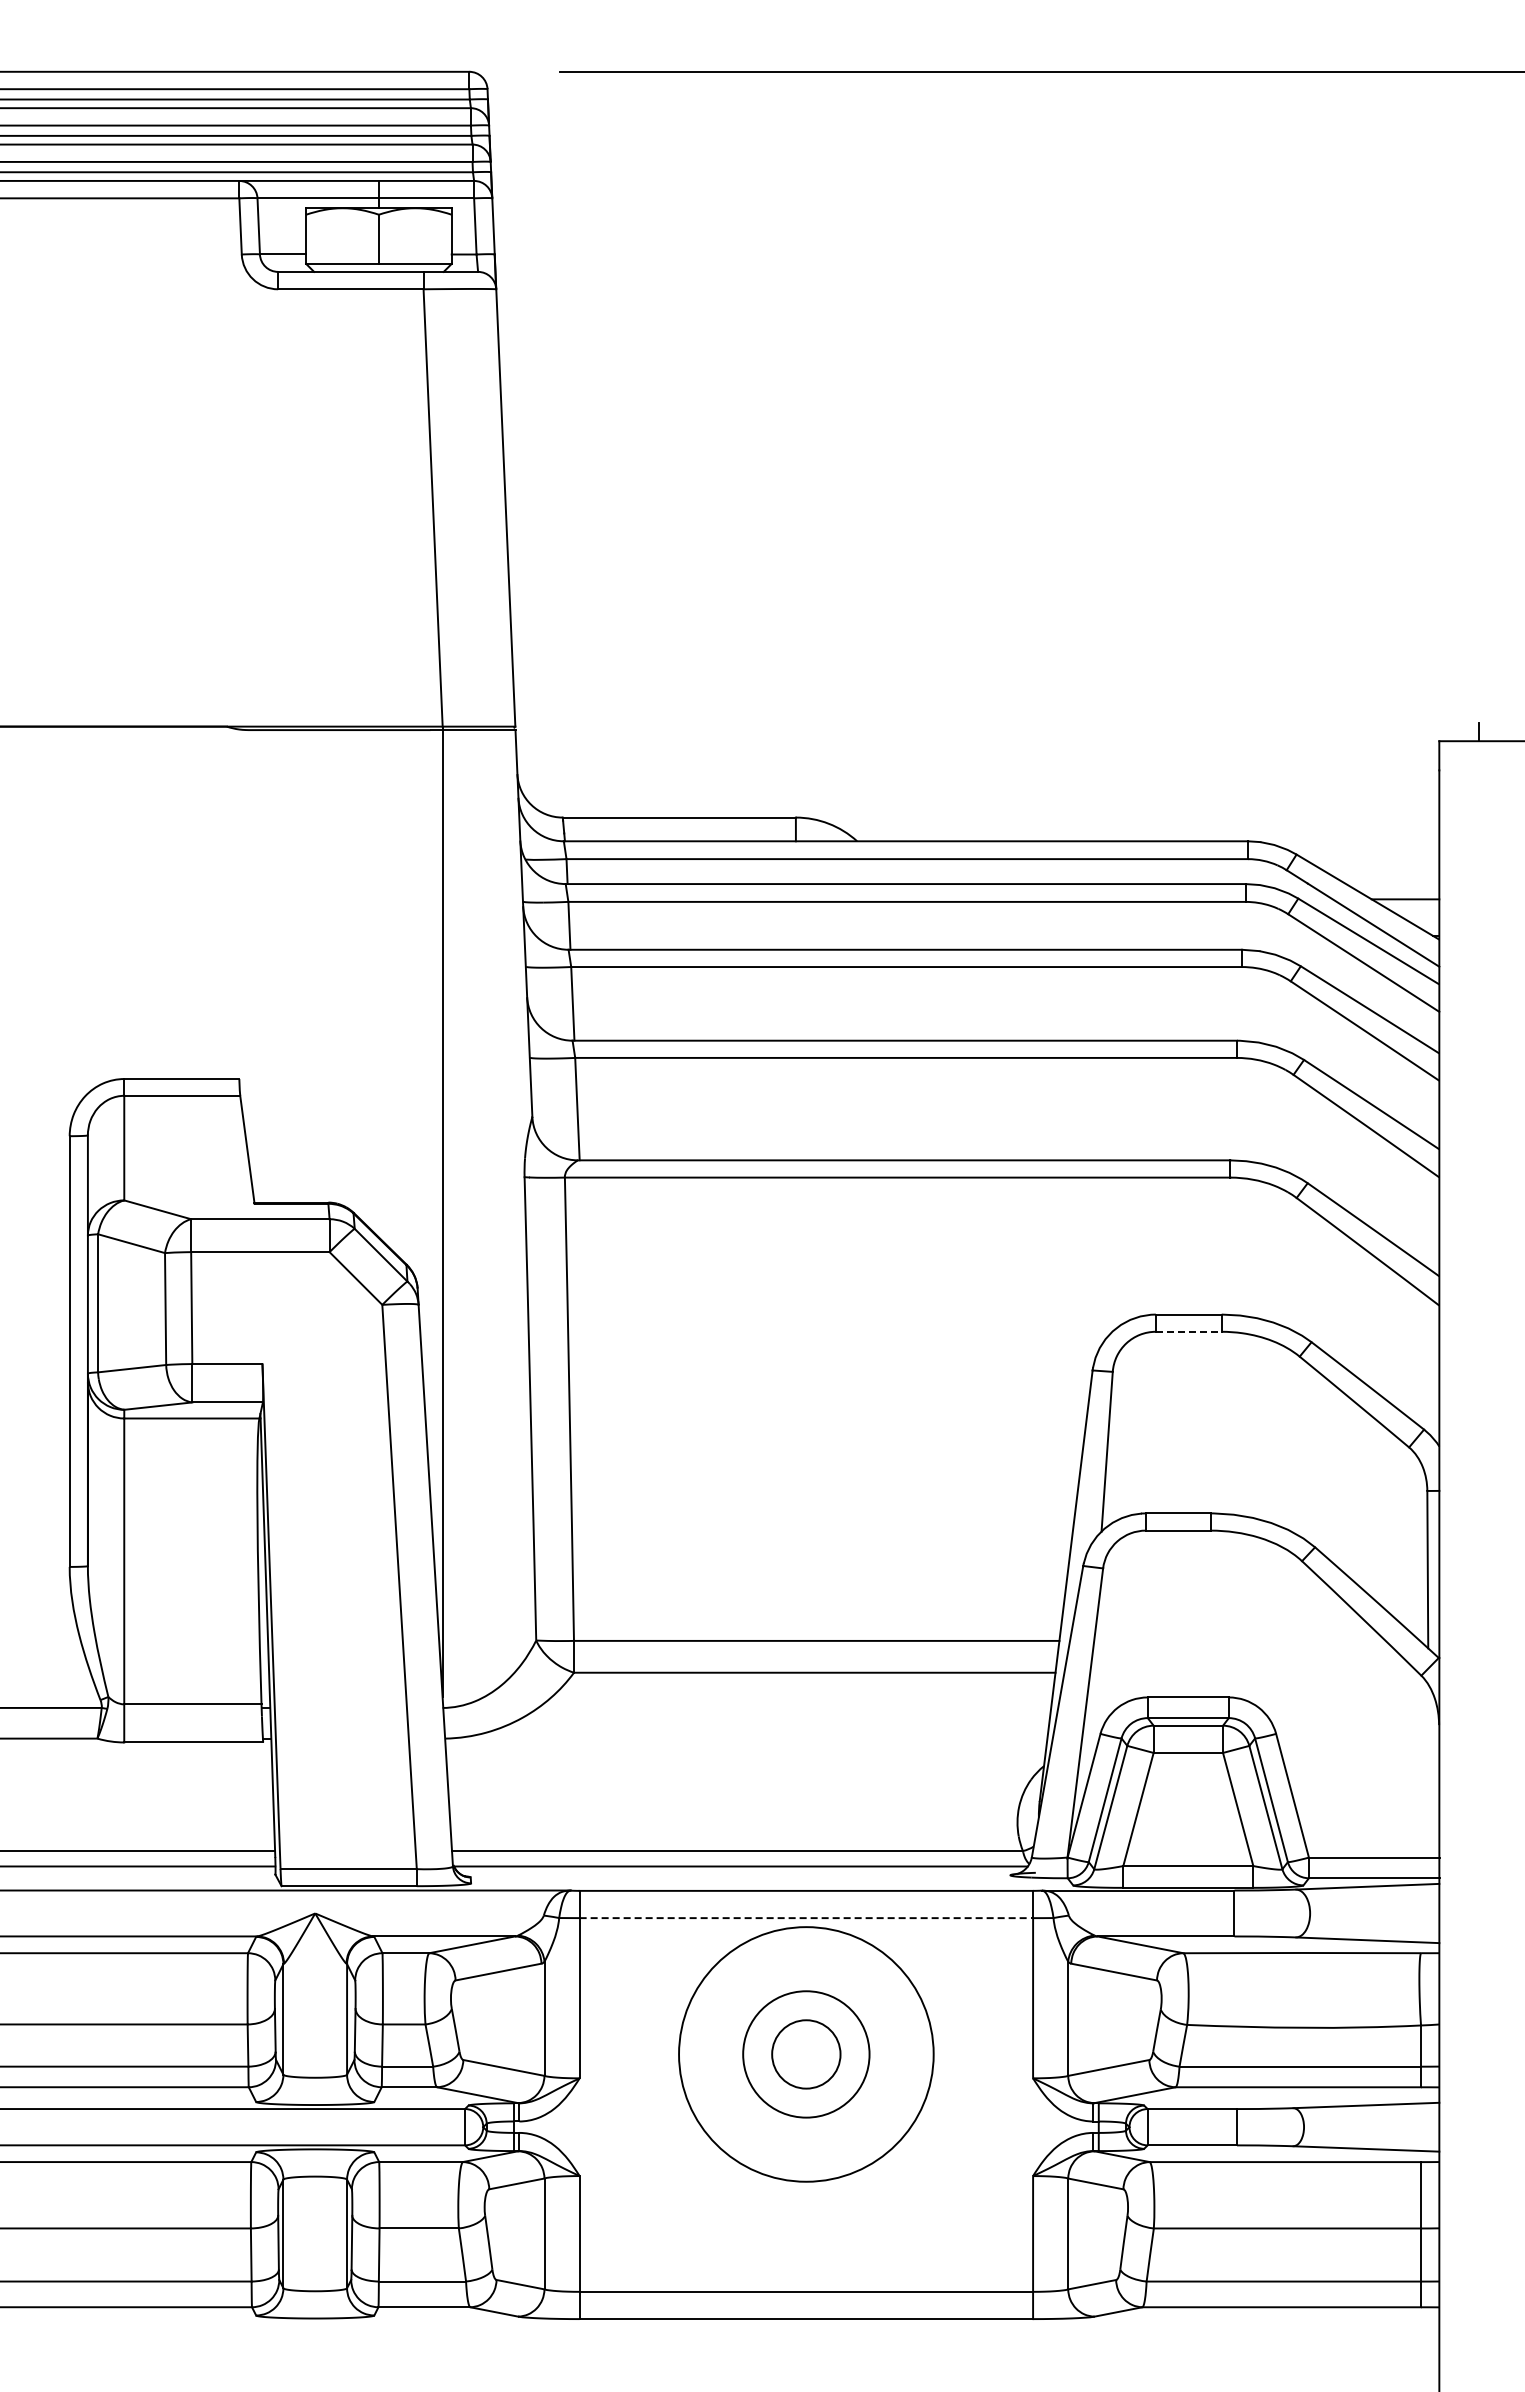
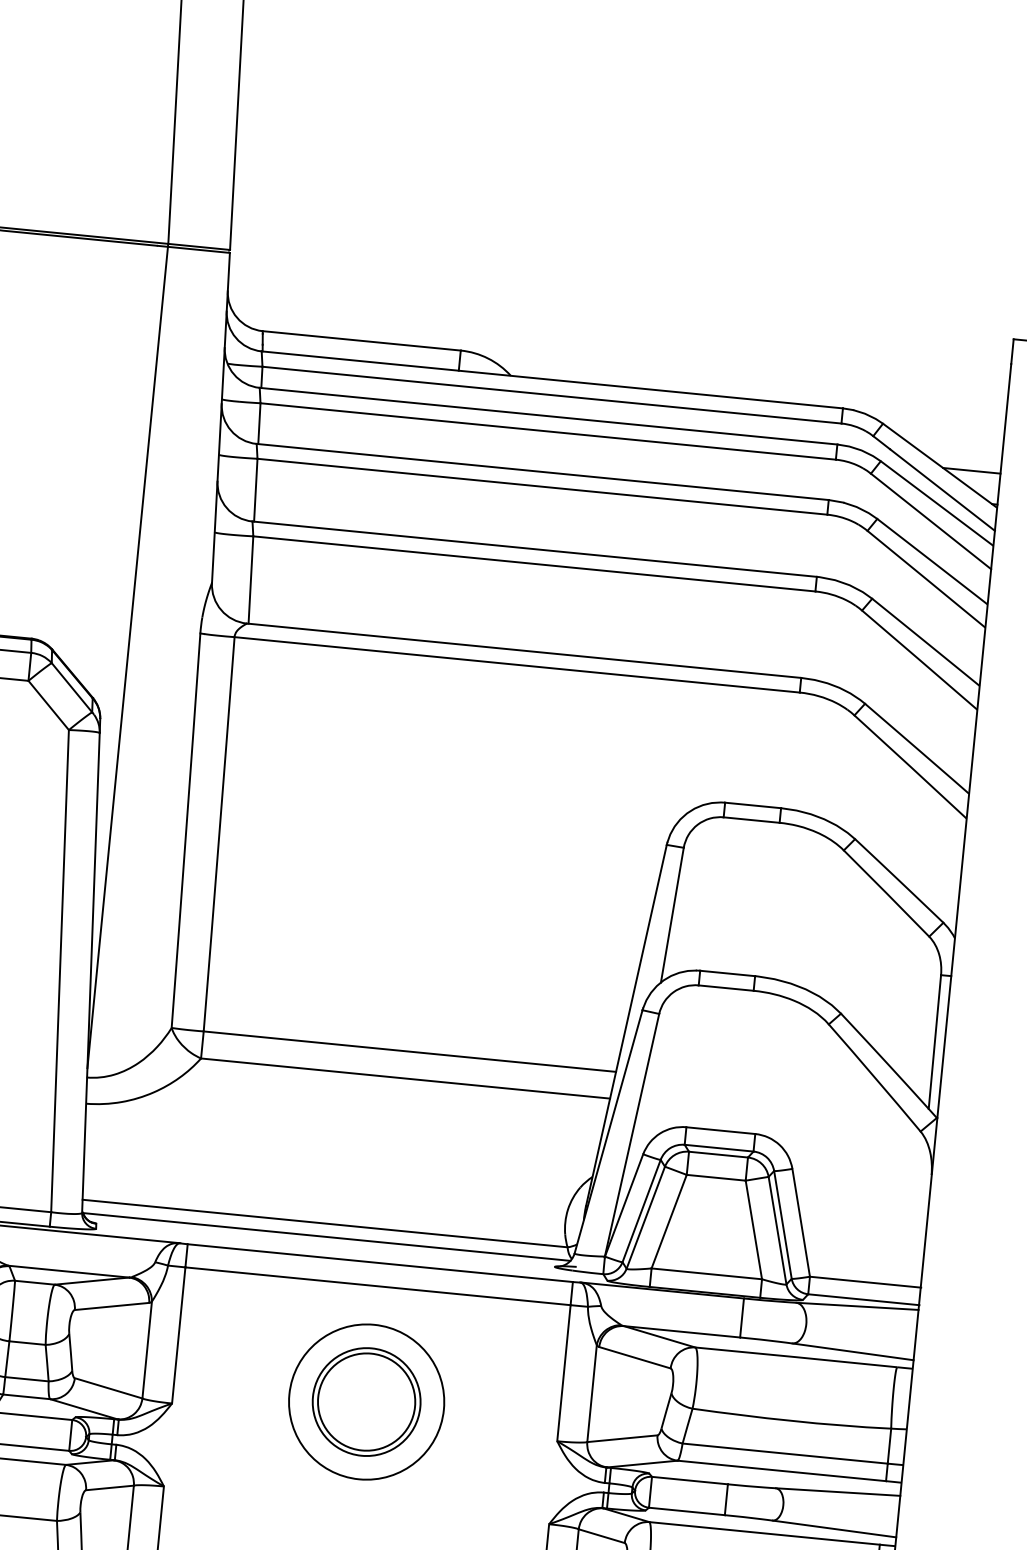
line: (1188, 1331) -> (751, 819), dashed -> solid
line: (806, 1918) -> (378, 1286), dashed -> solid
circle: (806, 2054) -> (366, 1402), size x0.71
circle: (806, 2054) -> (366, 1402), size x1.67

